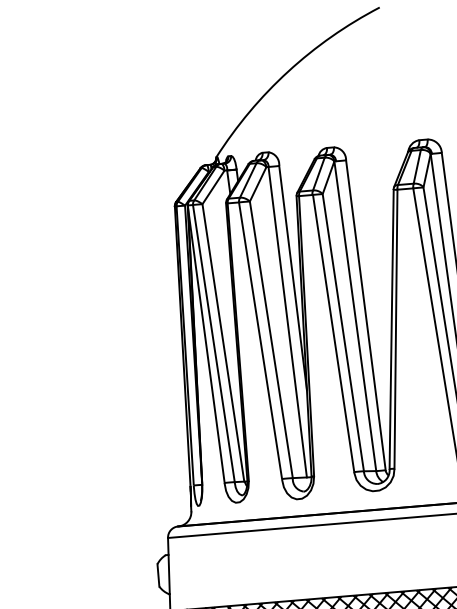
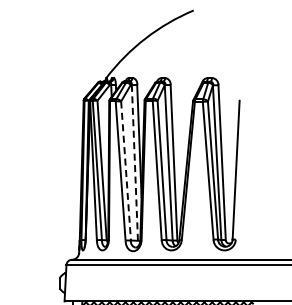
line: (286, 321) -> (134, 162), solid -> dashed
line: (272, 338) -> (126, 170), solid -> dashed

